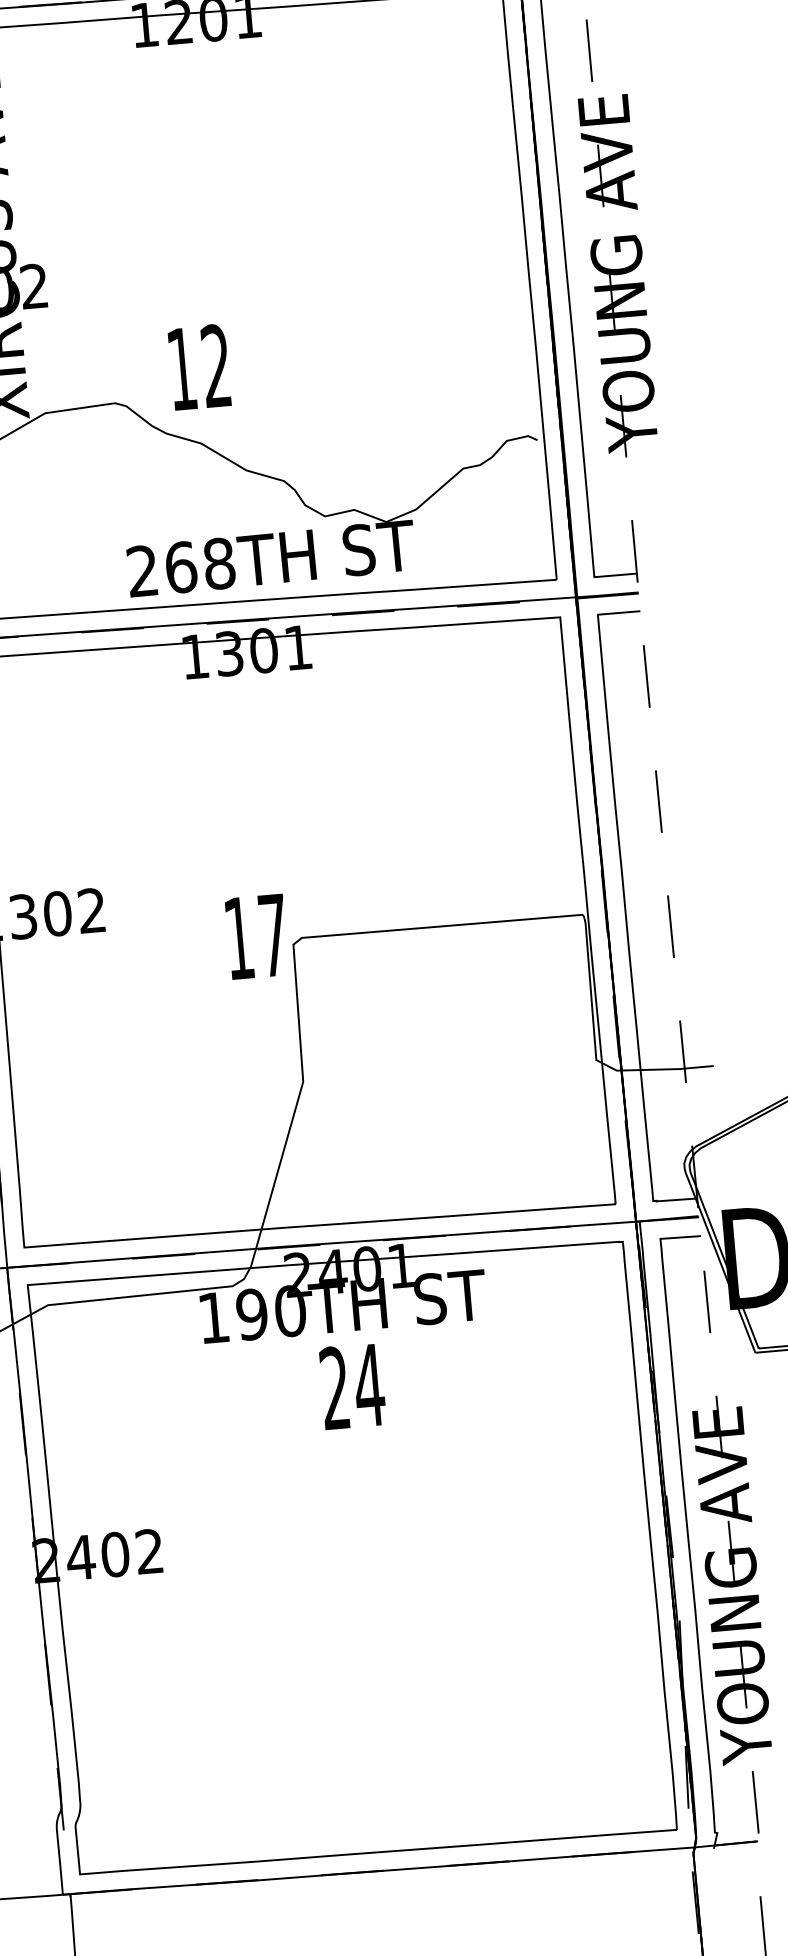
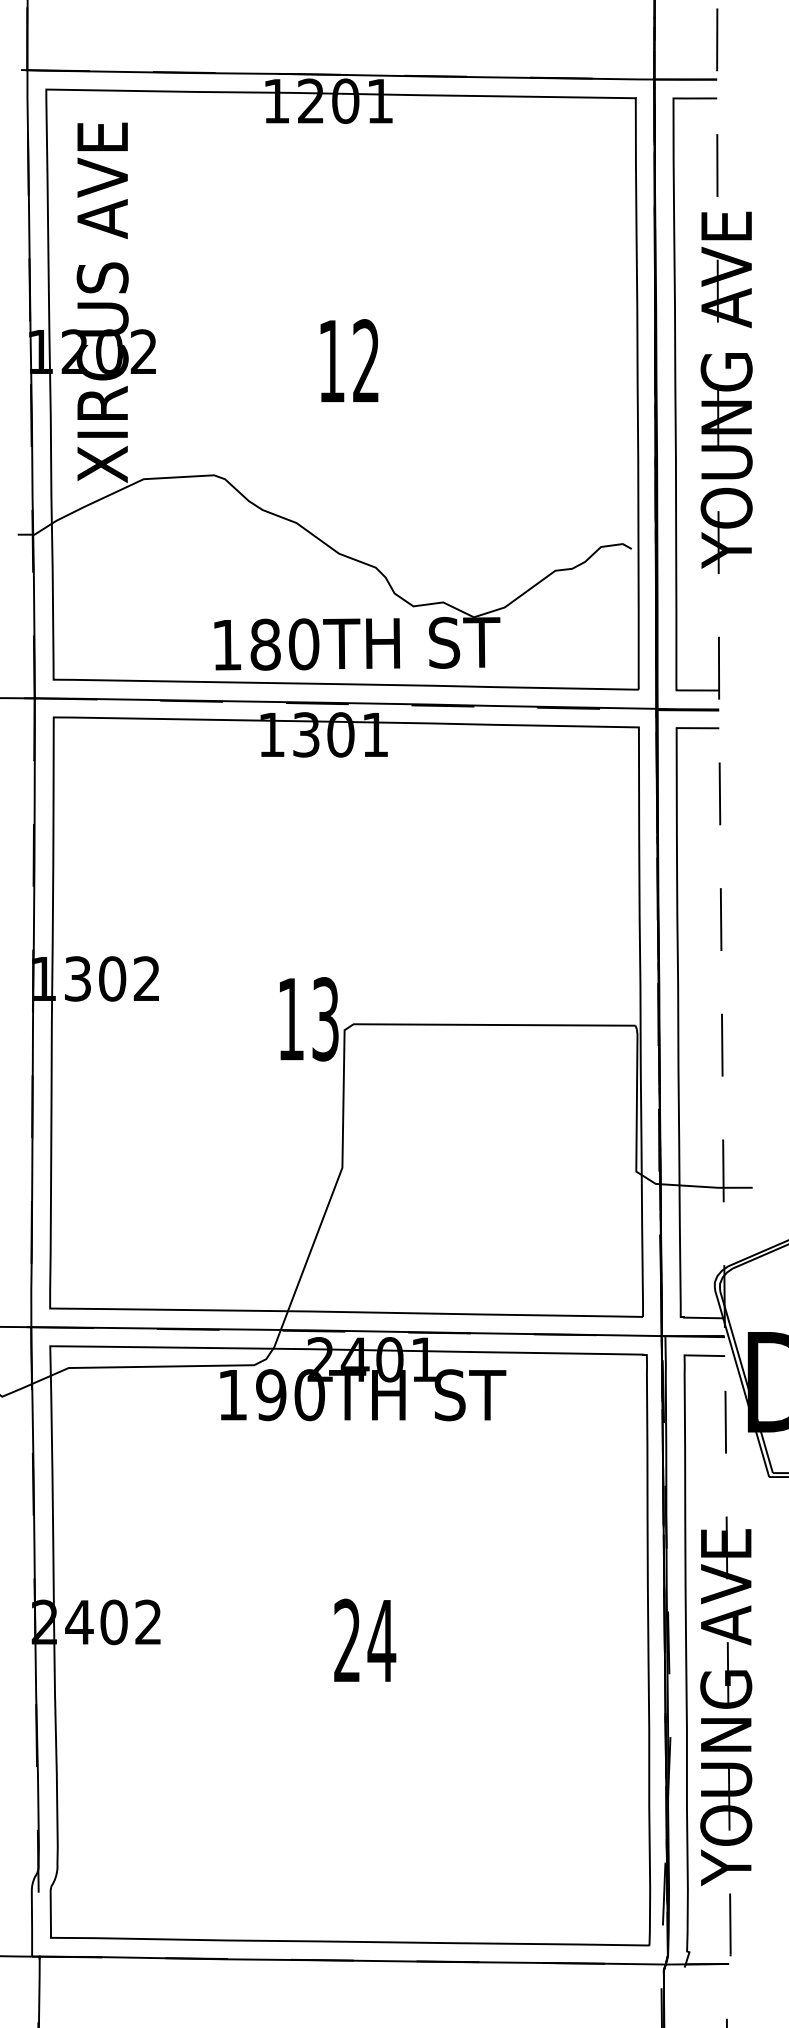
text: (199, 366) -> (349, 360), moved
text: (181, 567) -> (265, 644), 268TH -> 180TH
text: (273, 935) -> (325, 1019), 17 -> 13
text: (352, 1385) -> (365, 1639), moved

